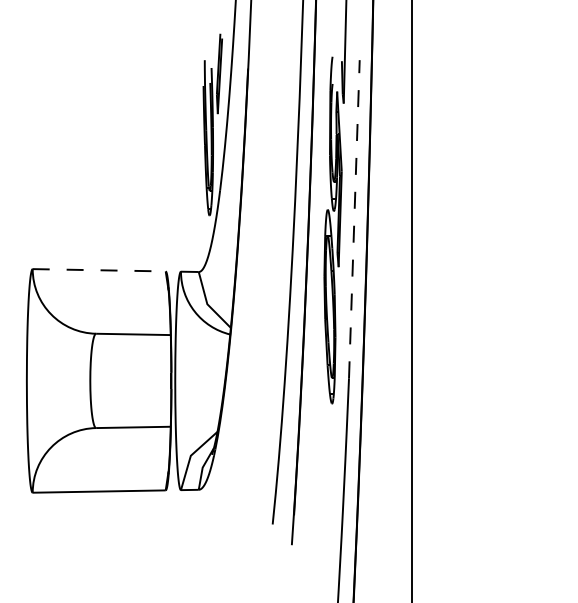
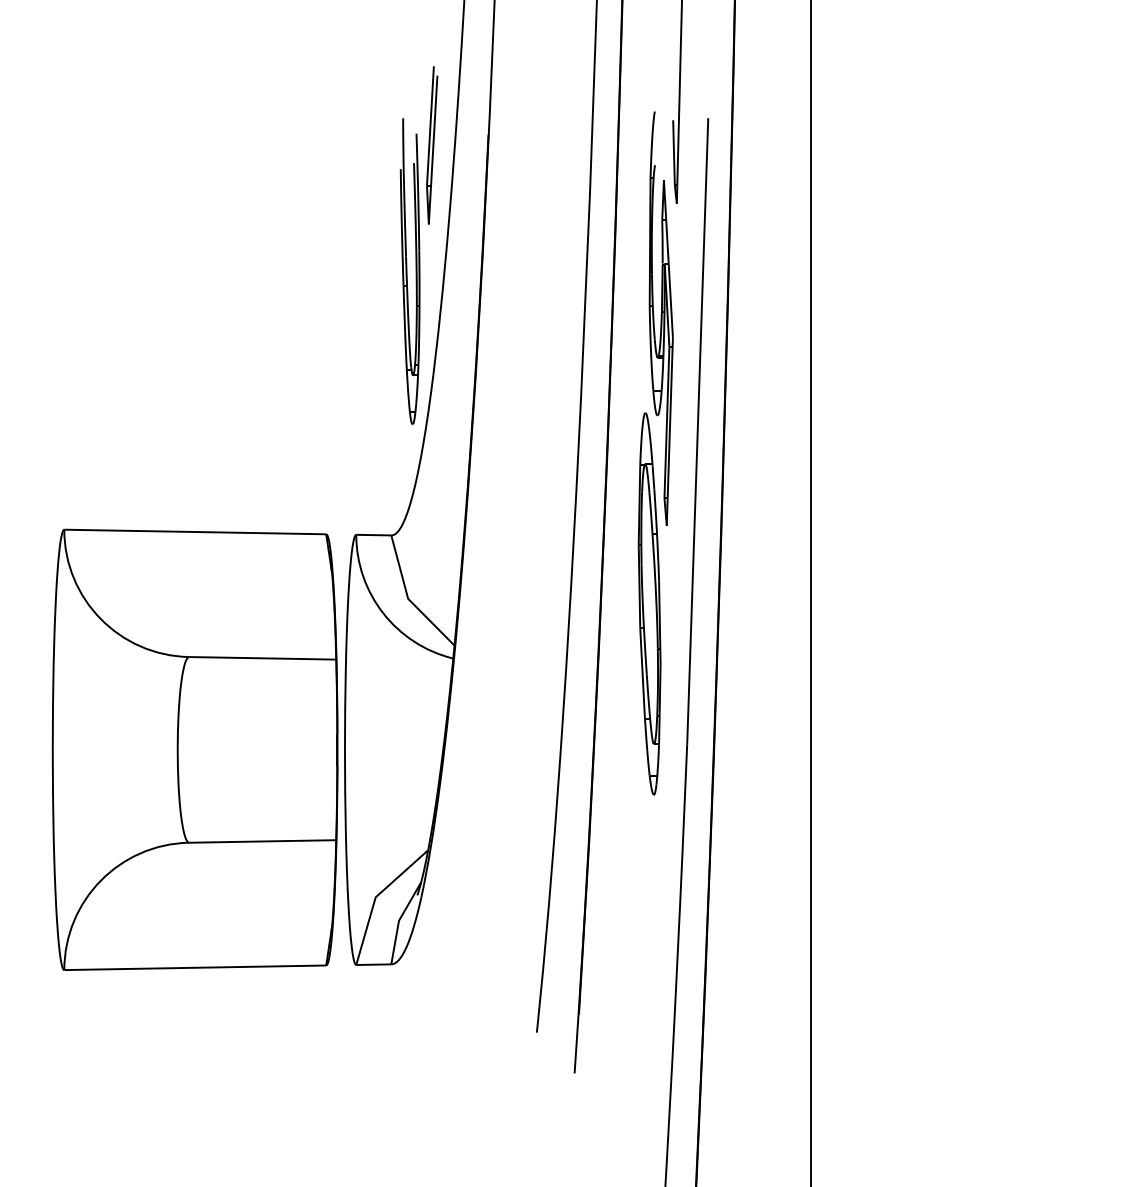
line: (354, 218) -> (697, 430), dashed -> solid
line: (99, 270) -> (195, 532), dashed -> solid

